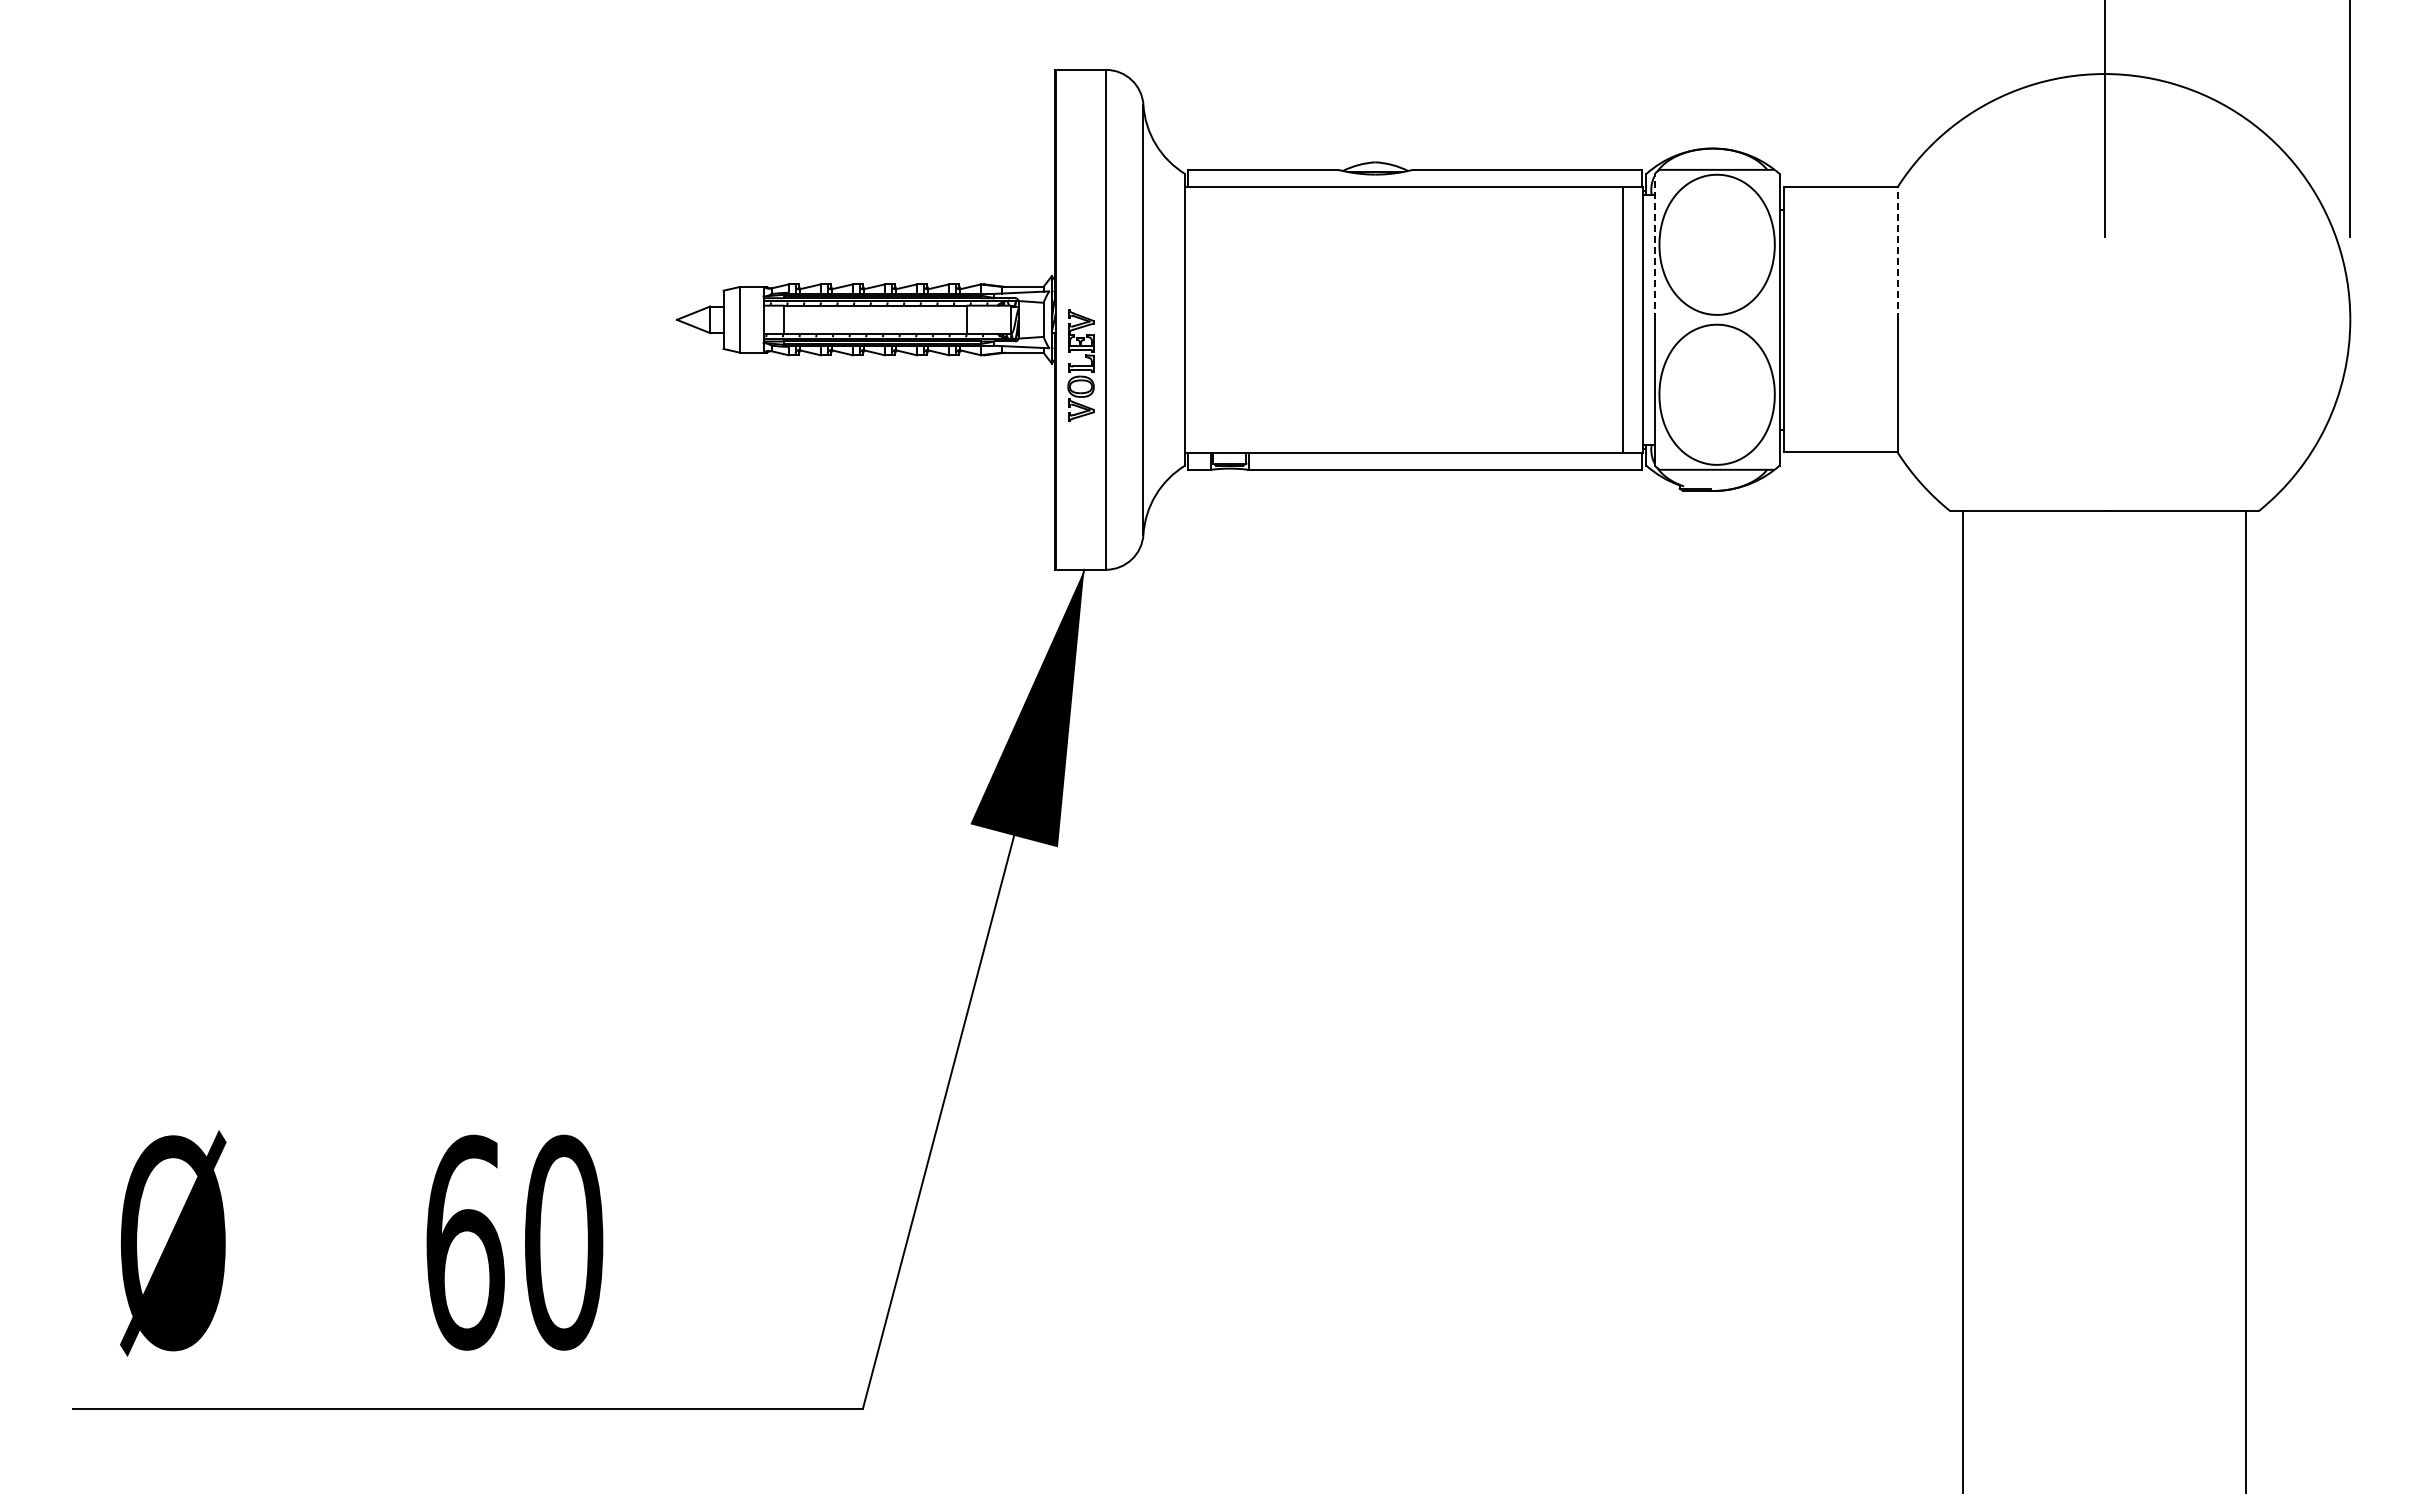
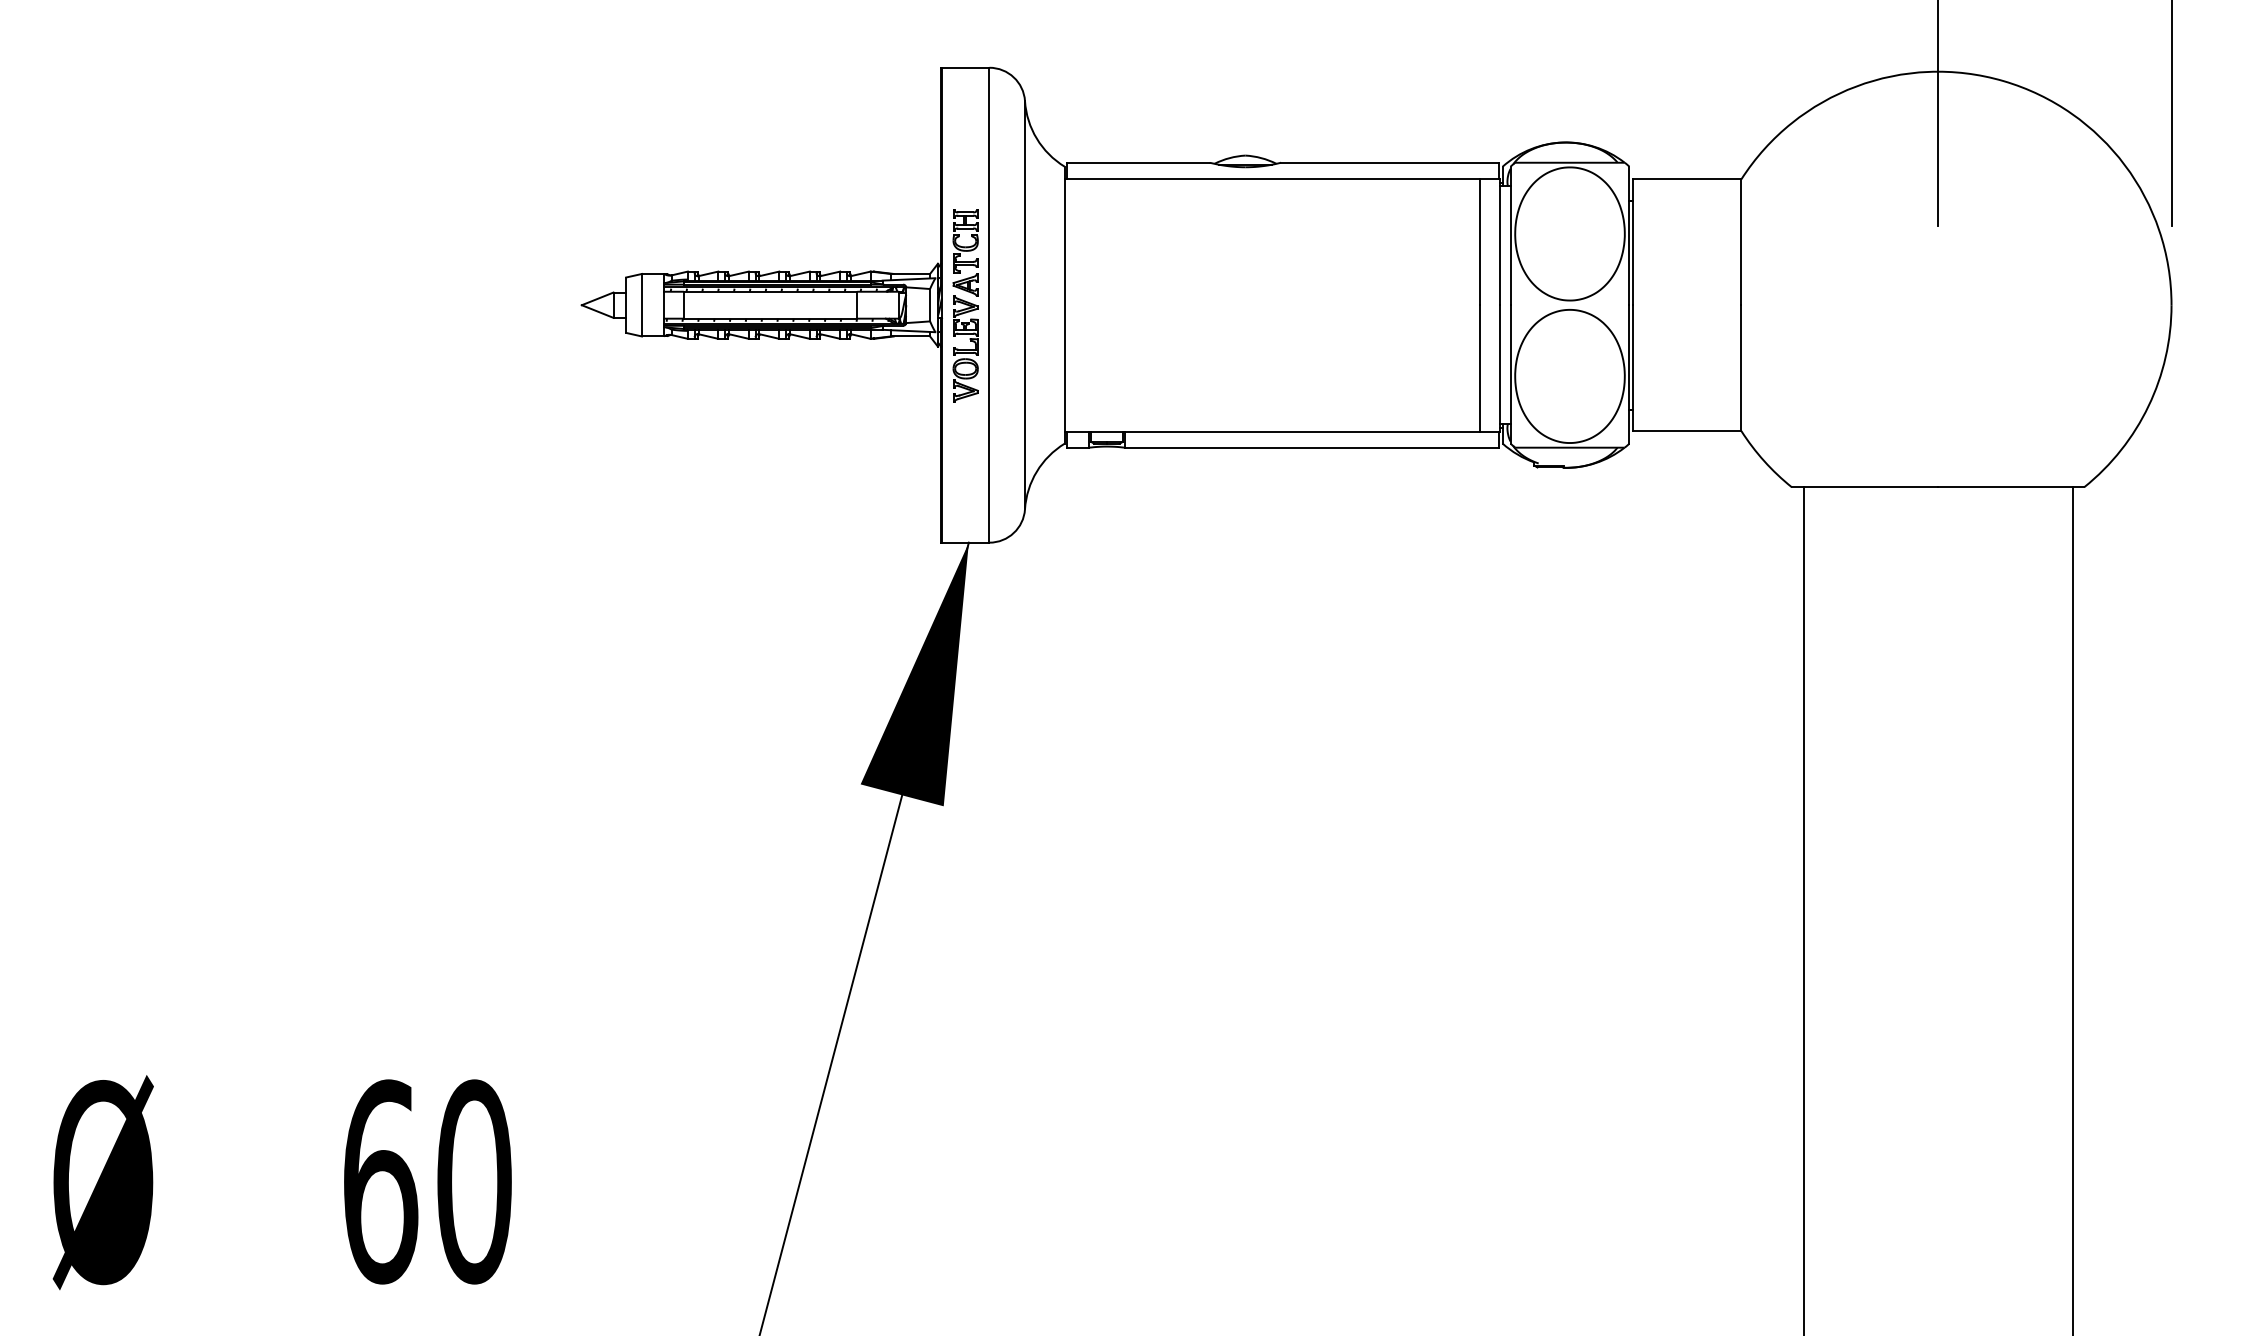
line: (1654, 246) -> (1510, 235), dashed -> solid
line: (1897, 253) -> (1741, 242), dashed -> solid
part: (1080, 264) -> (965, 252), added

